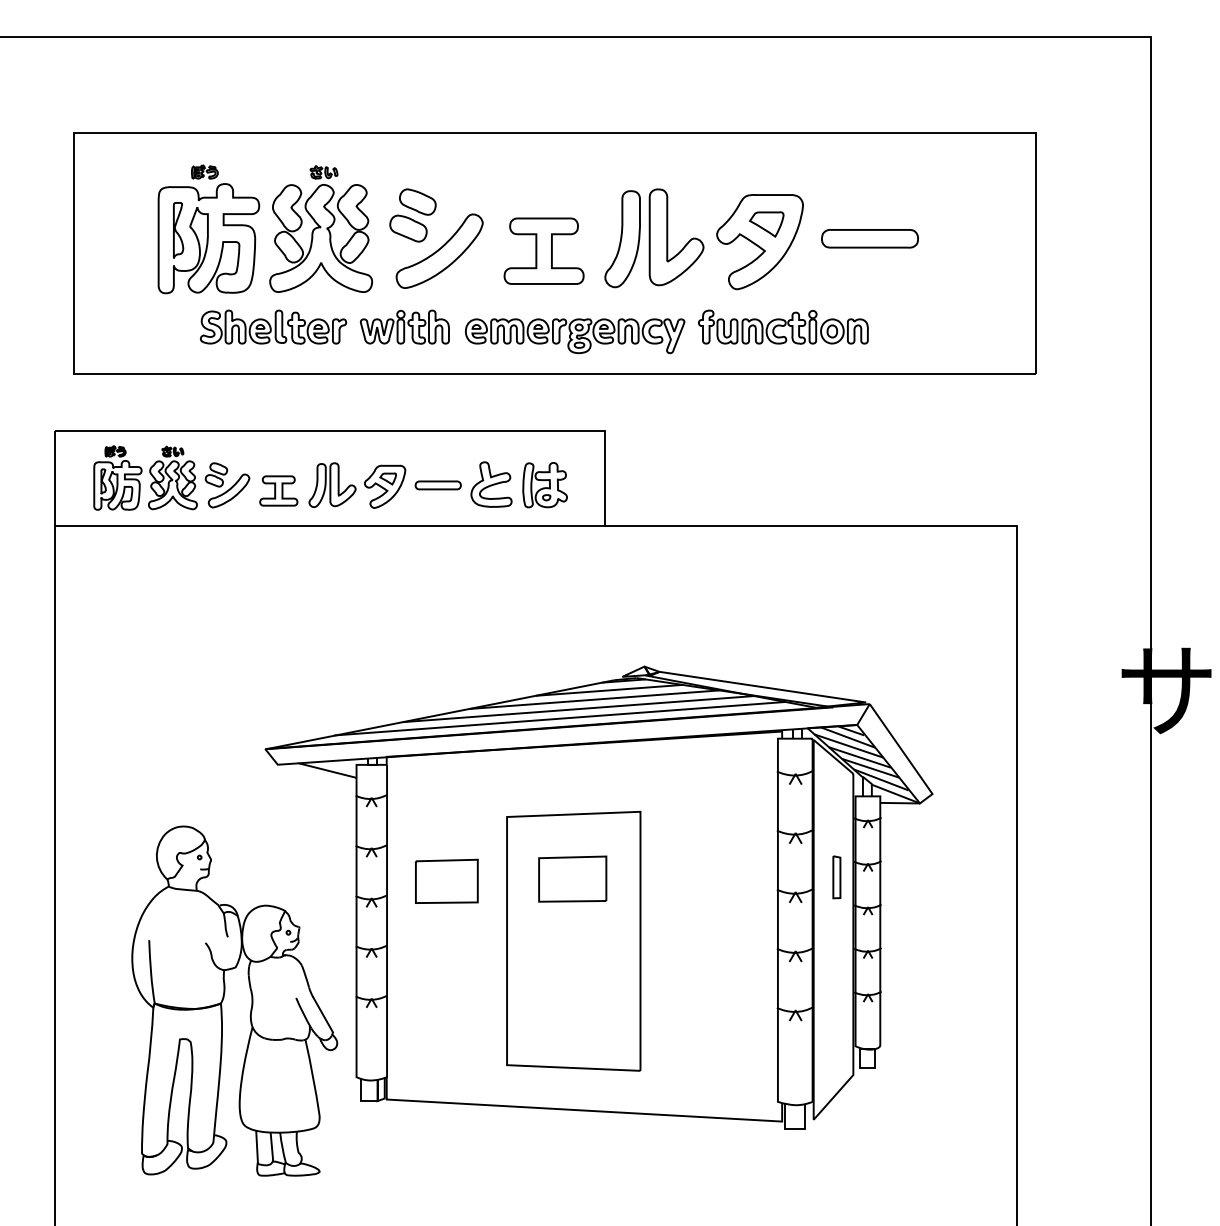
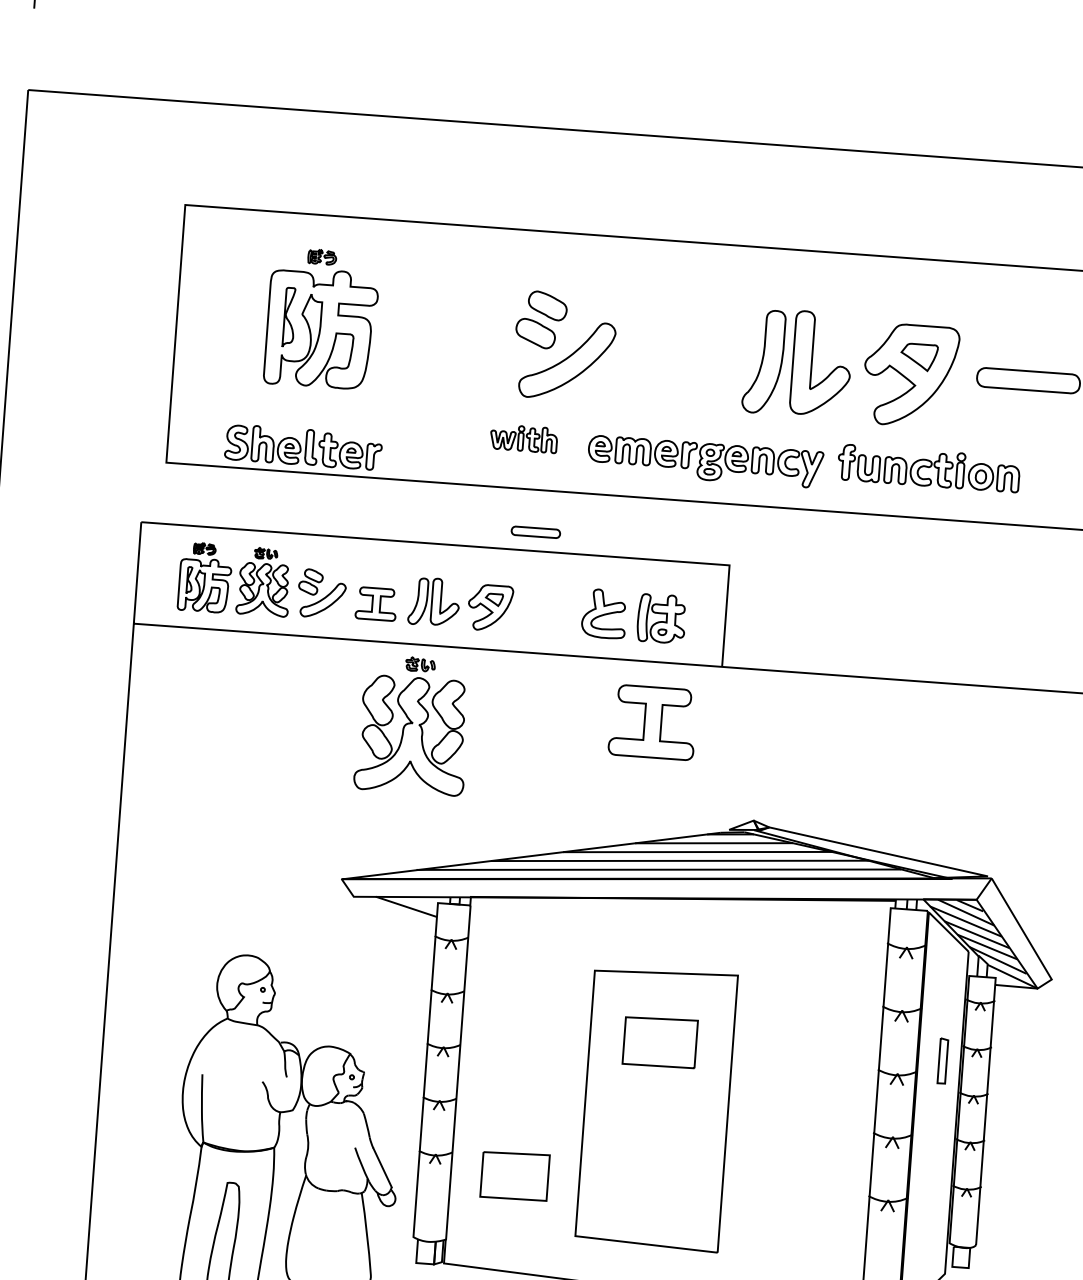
part: (321, 228) -> (413, 724), moved
part: (543, 250) -> (652, 721), moved
part: (273, 326) -> (303, 446), moved
part: (404, 326) -> (523, 437), size x0.7
part: (437, 485) -> (535, 532), moved
part: (446, 880) -> (514, 1175), moved

